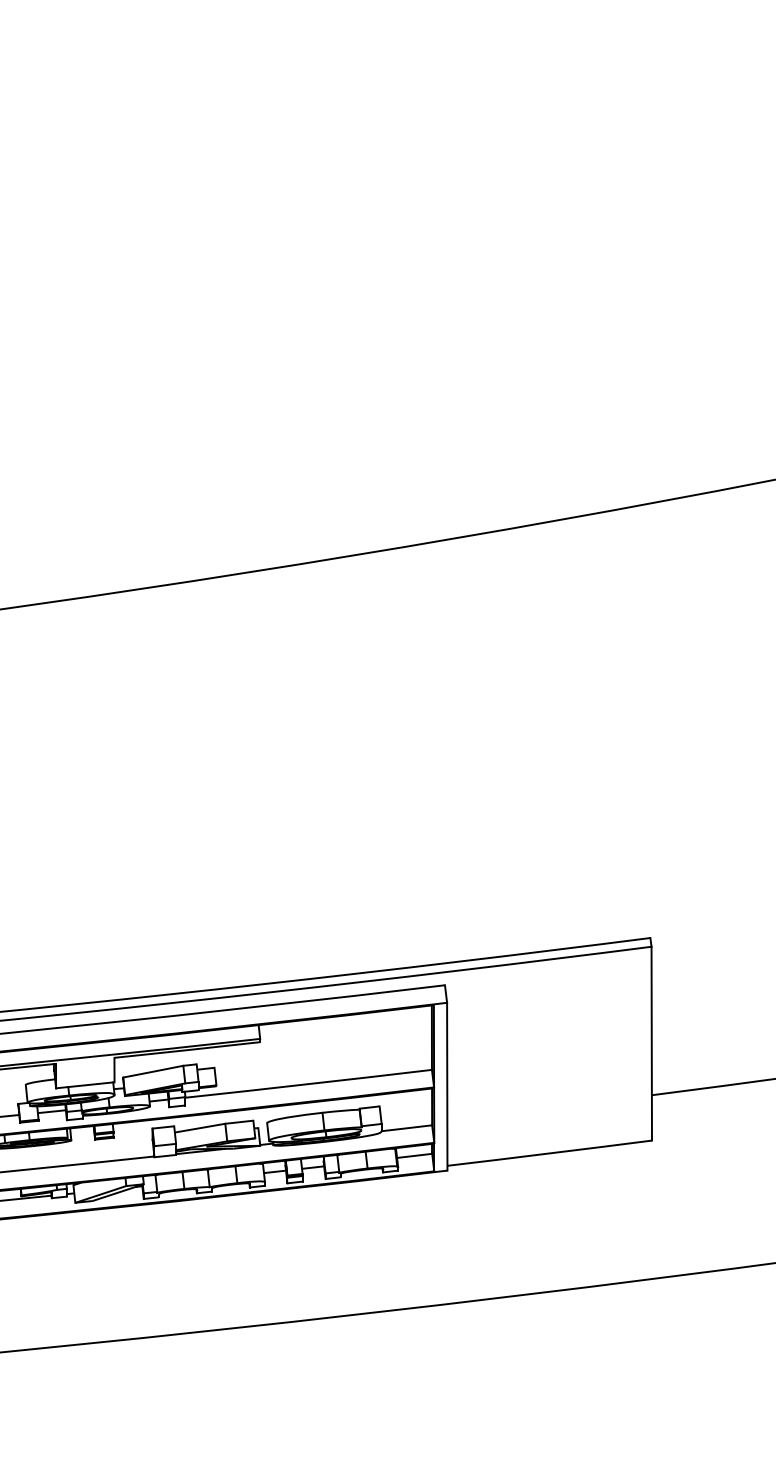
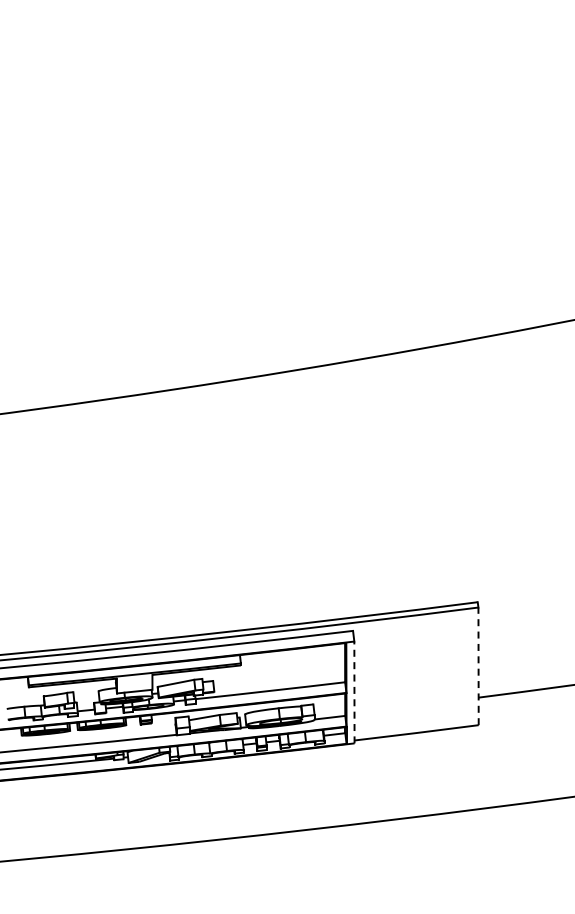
line: (651, 1043) -> (478, 666), solid -> dashed
line: (447, 1086) -> (354, 692), solid -> dashed

